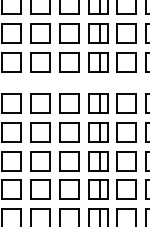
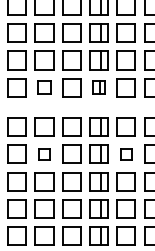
part: (40, 62) -> (44, 87), size x0.7
part: (97, 62) -> (98, 87), size x0.7
part: (40, 131) -> (44, 153), size x0.6
part: (125, 131) -> (125, 153), size x0.6

